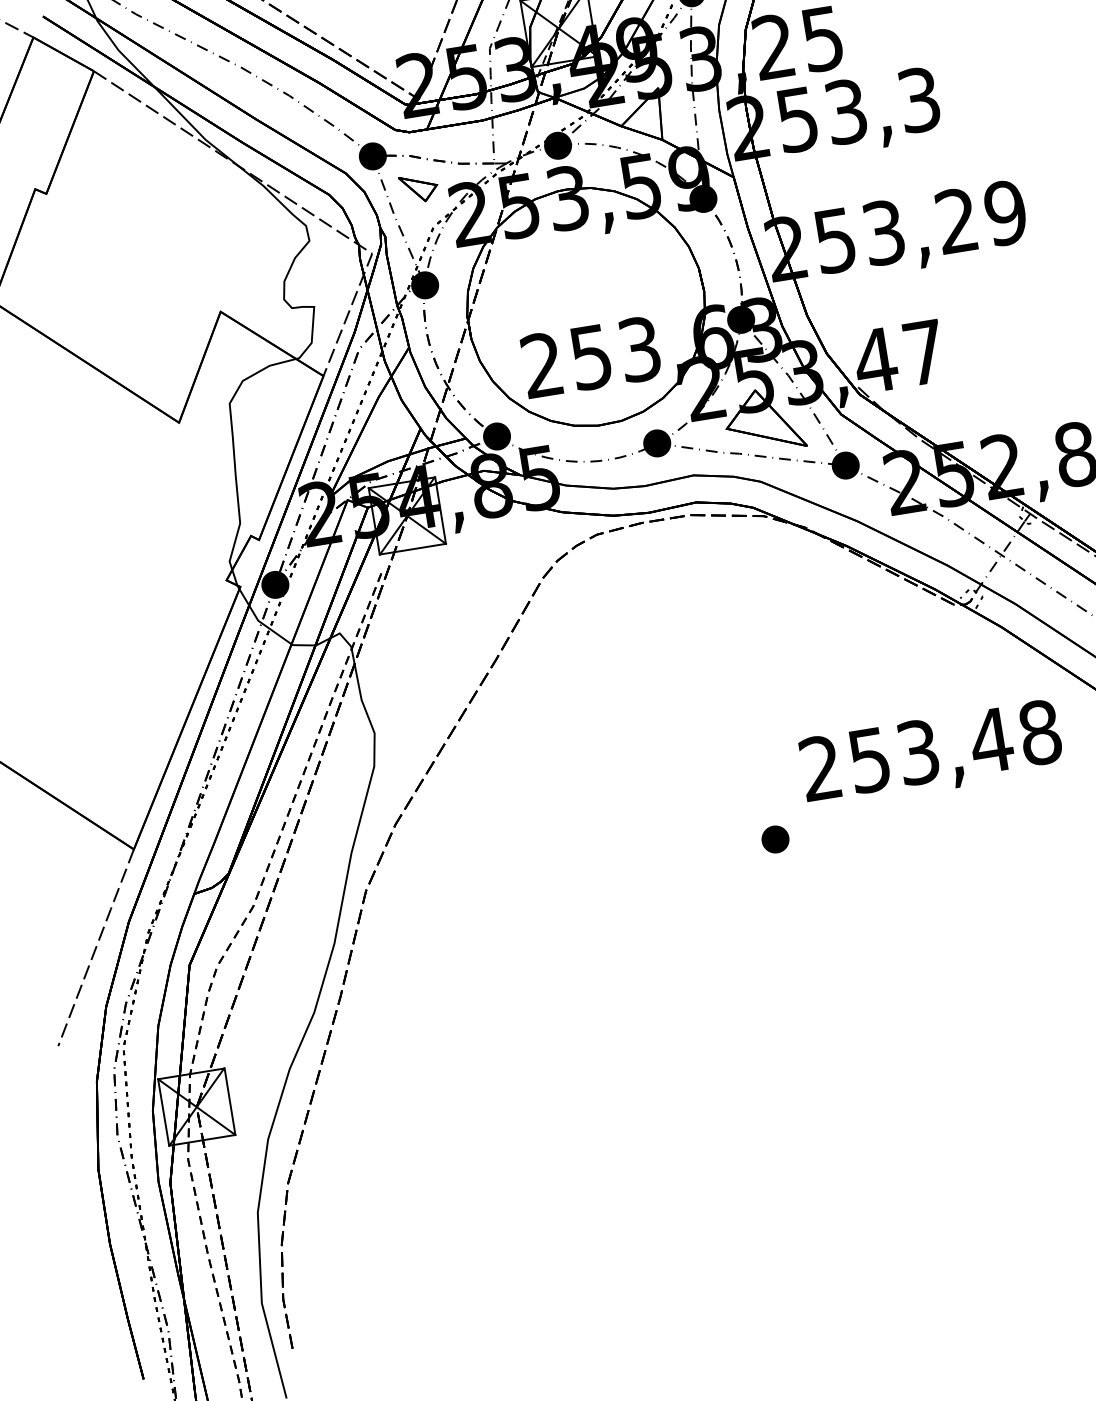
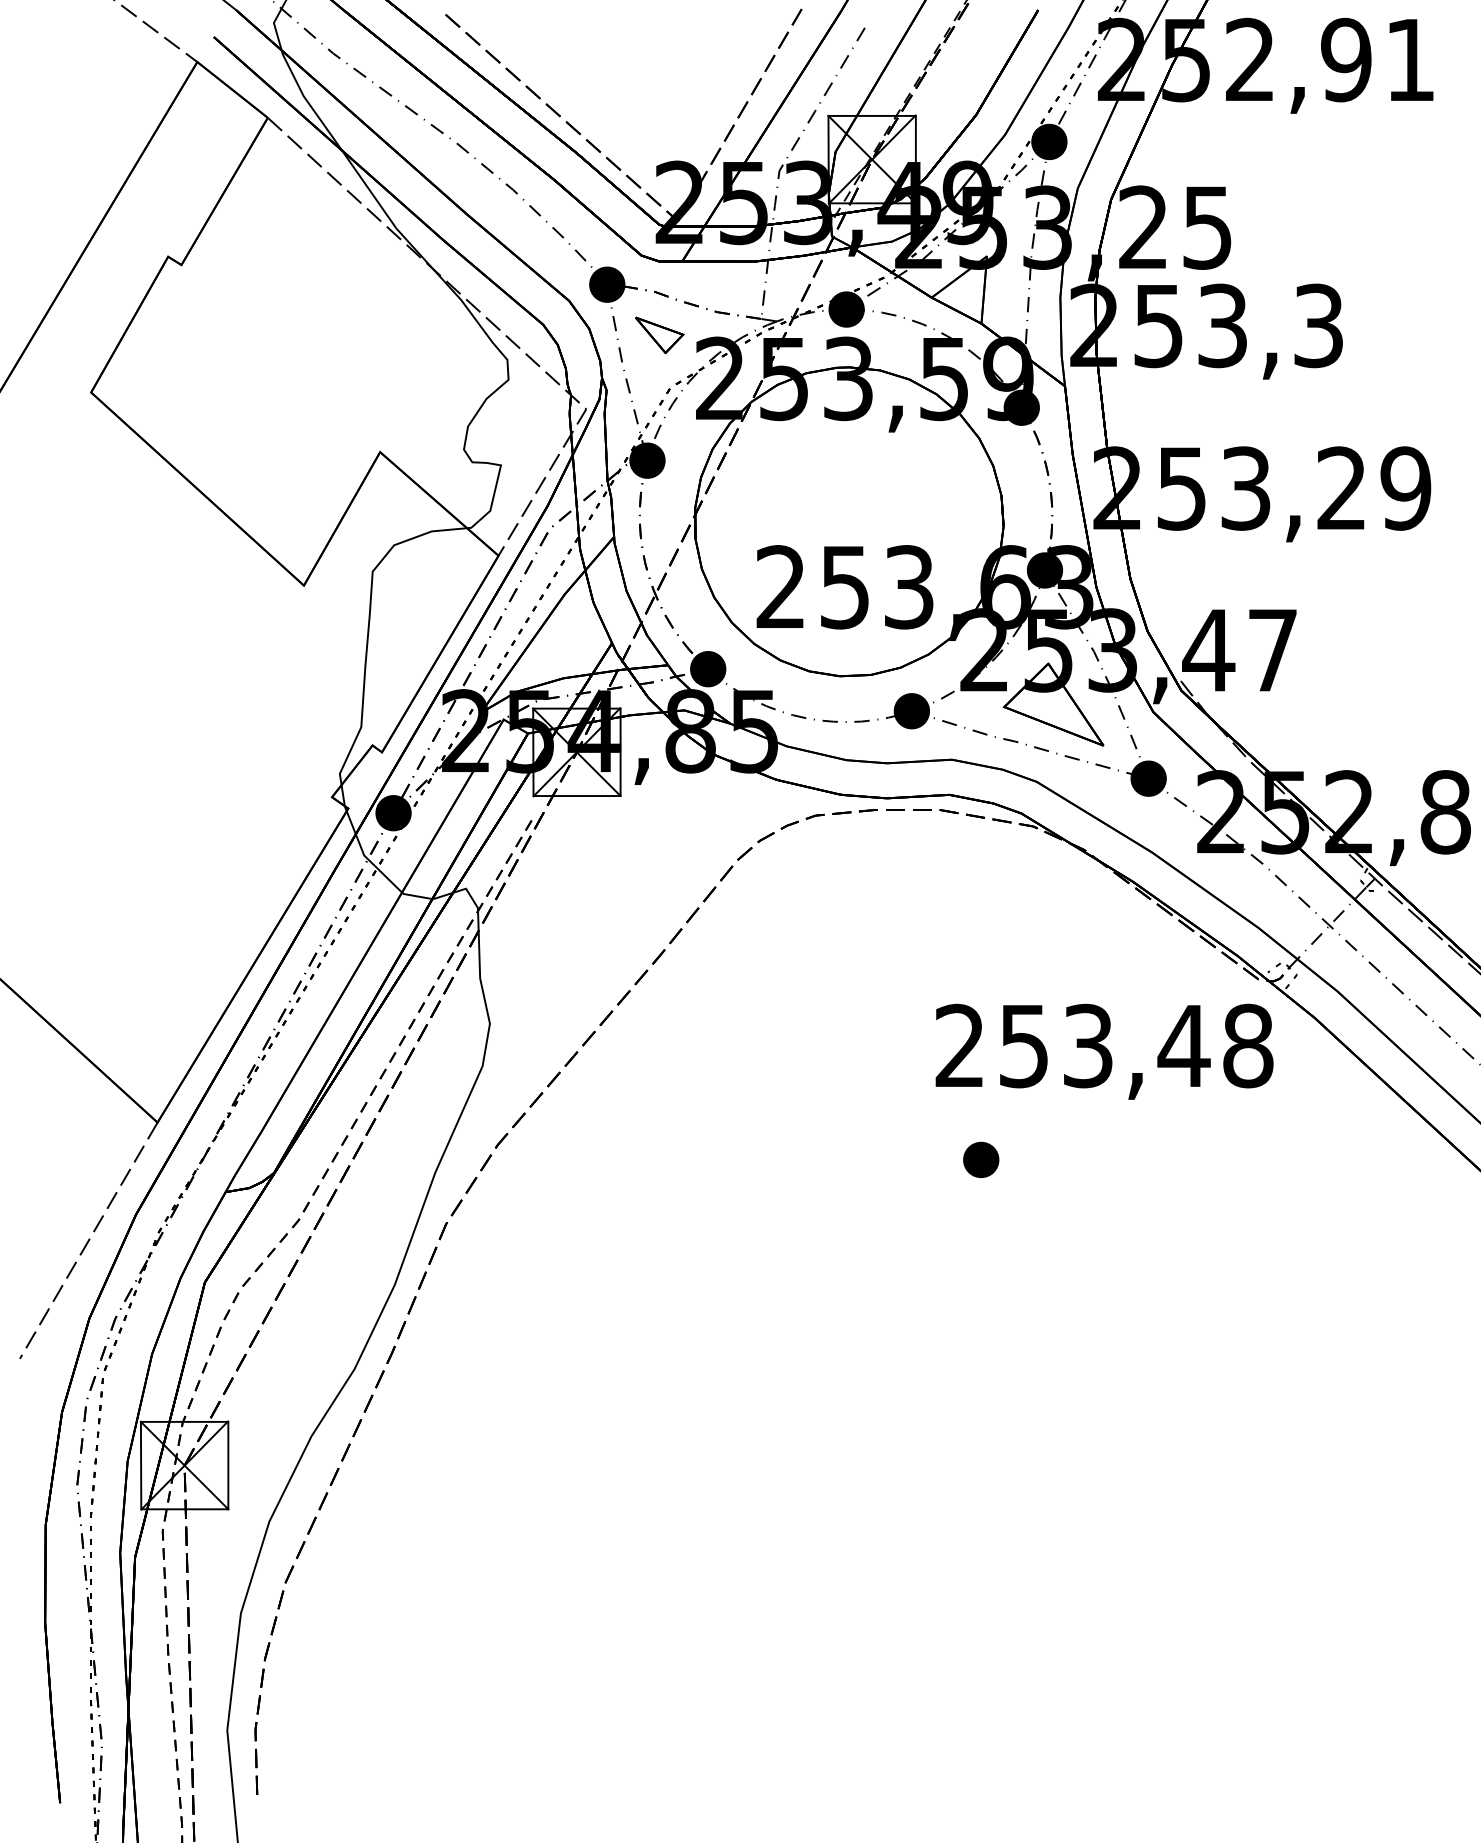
text: (931, 754) -> (1104, 1051), moved
part: (775, 839) -> (981, 1159), moved

